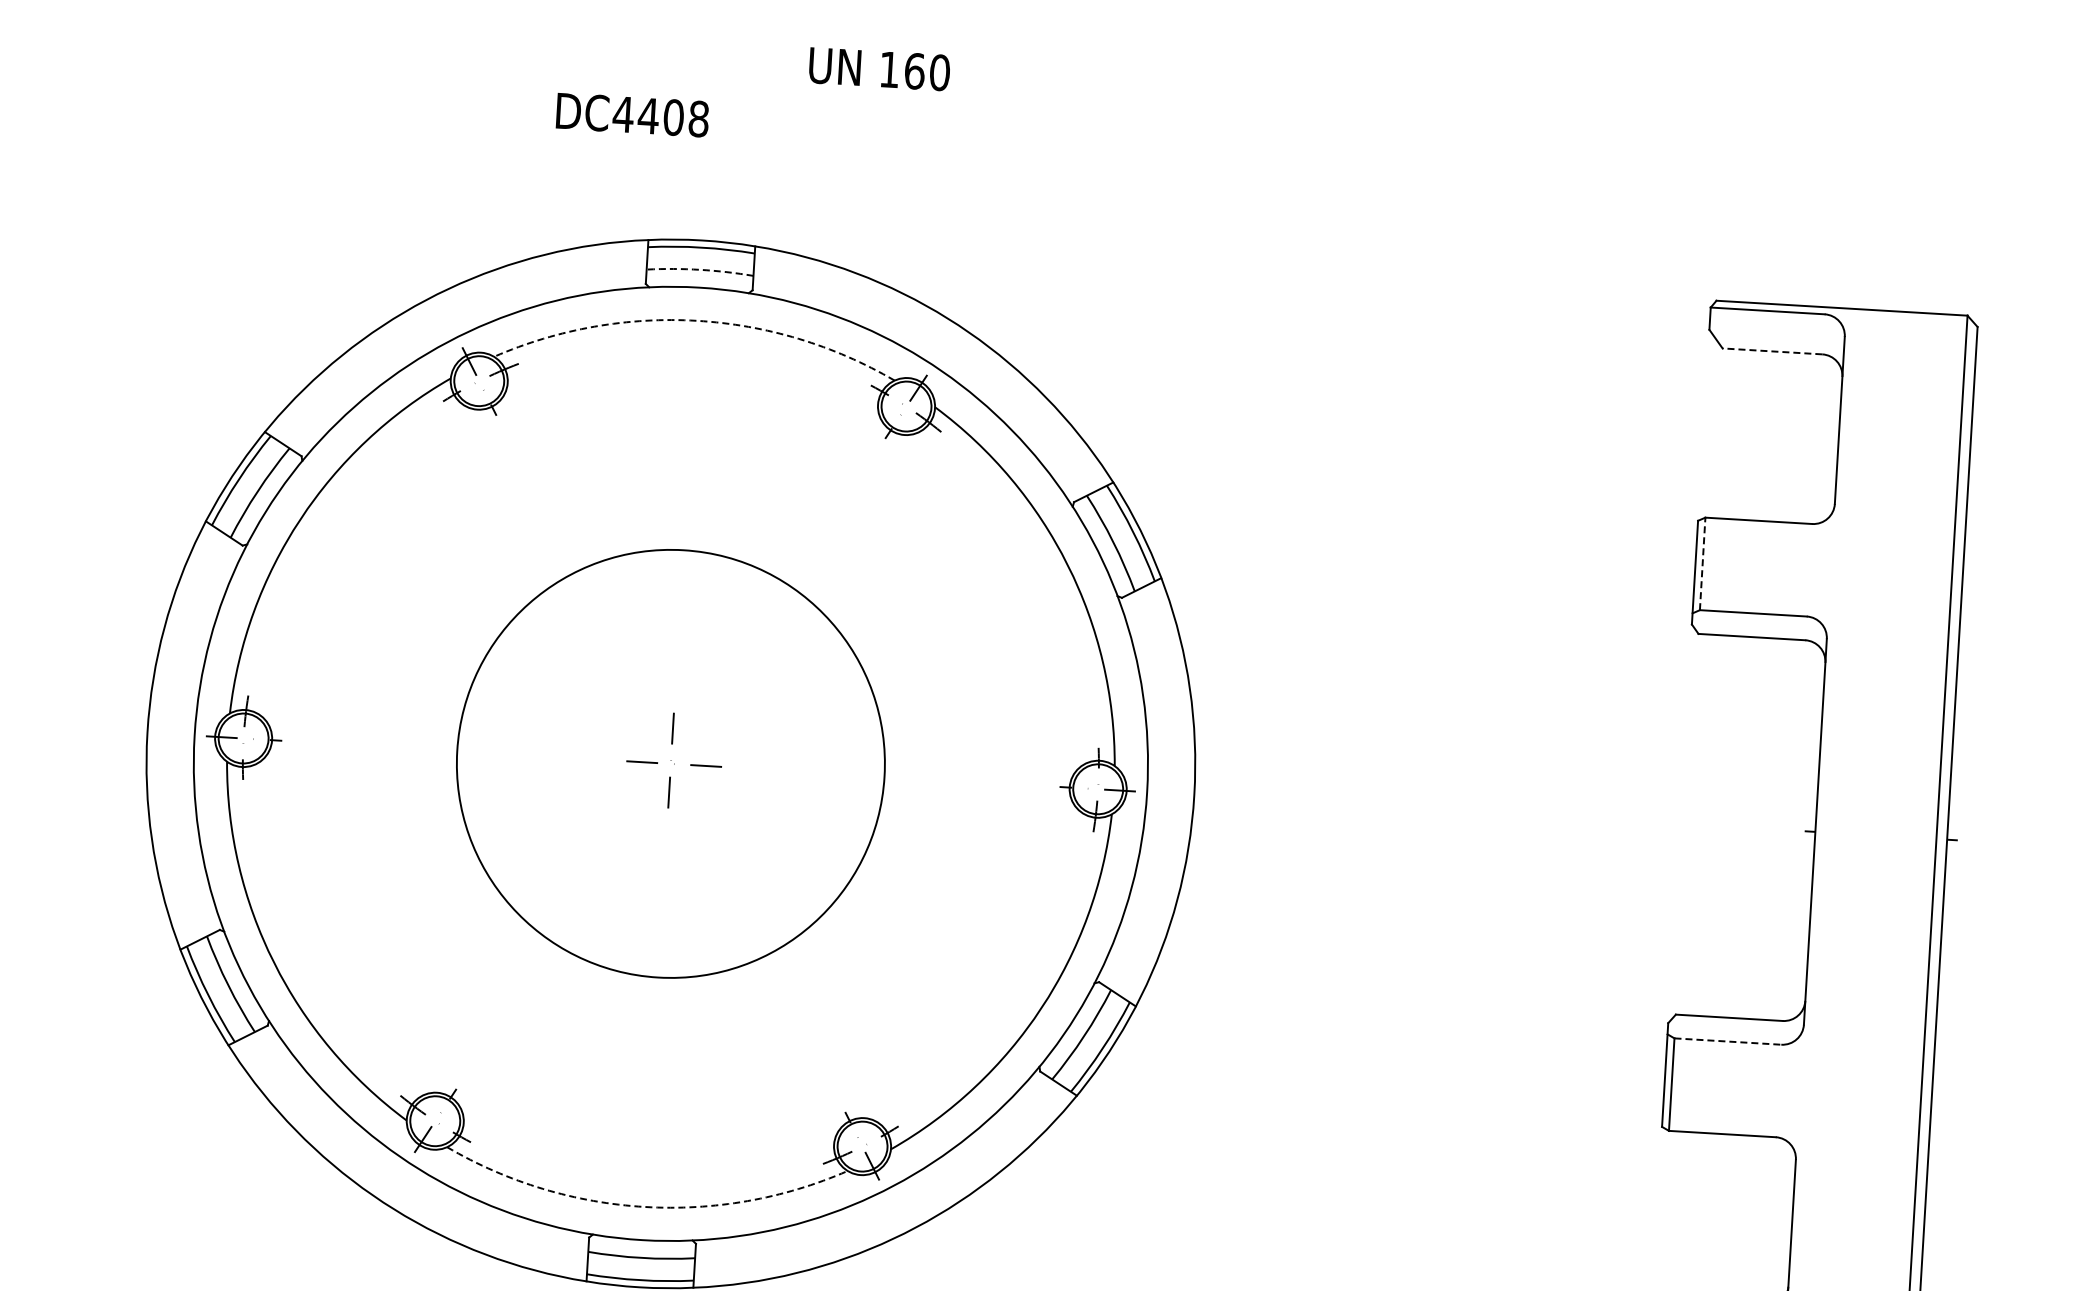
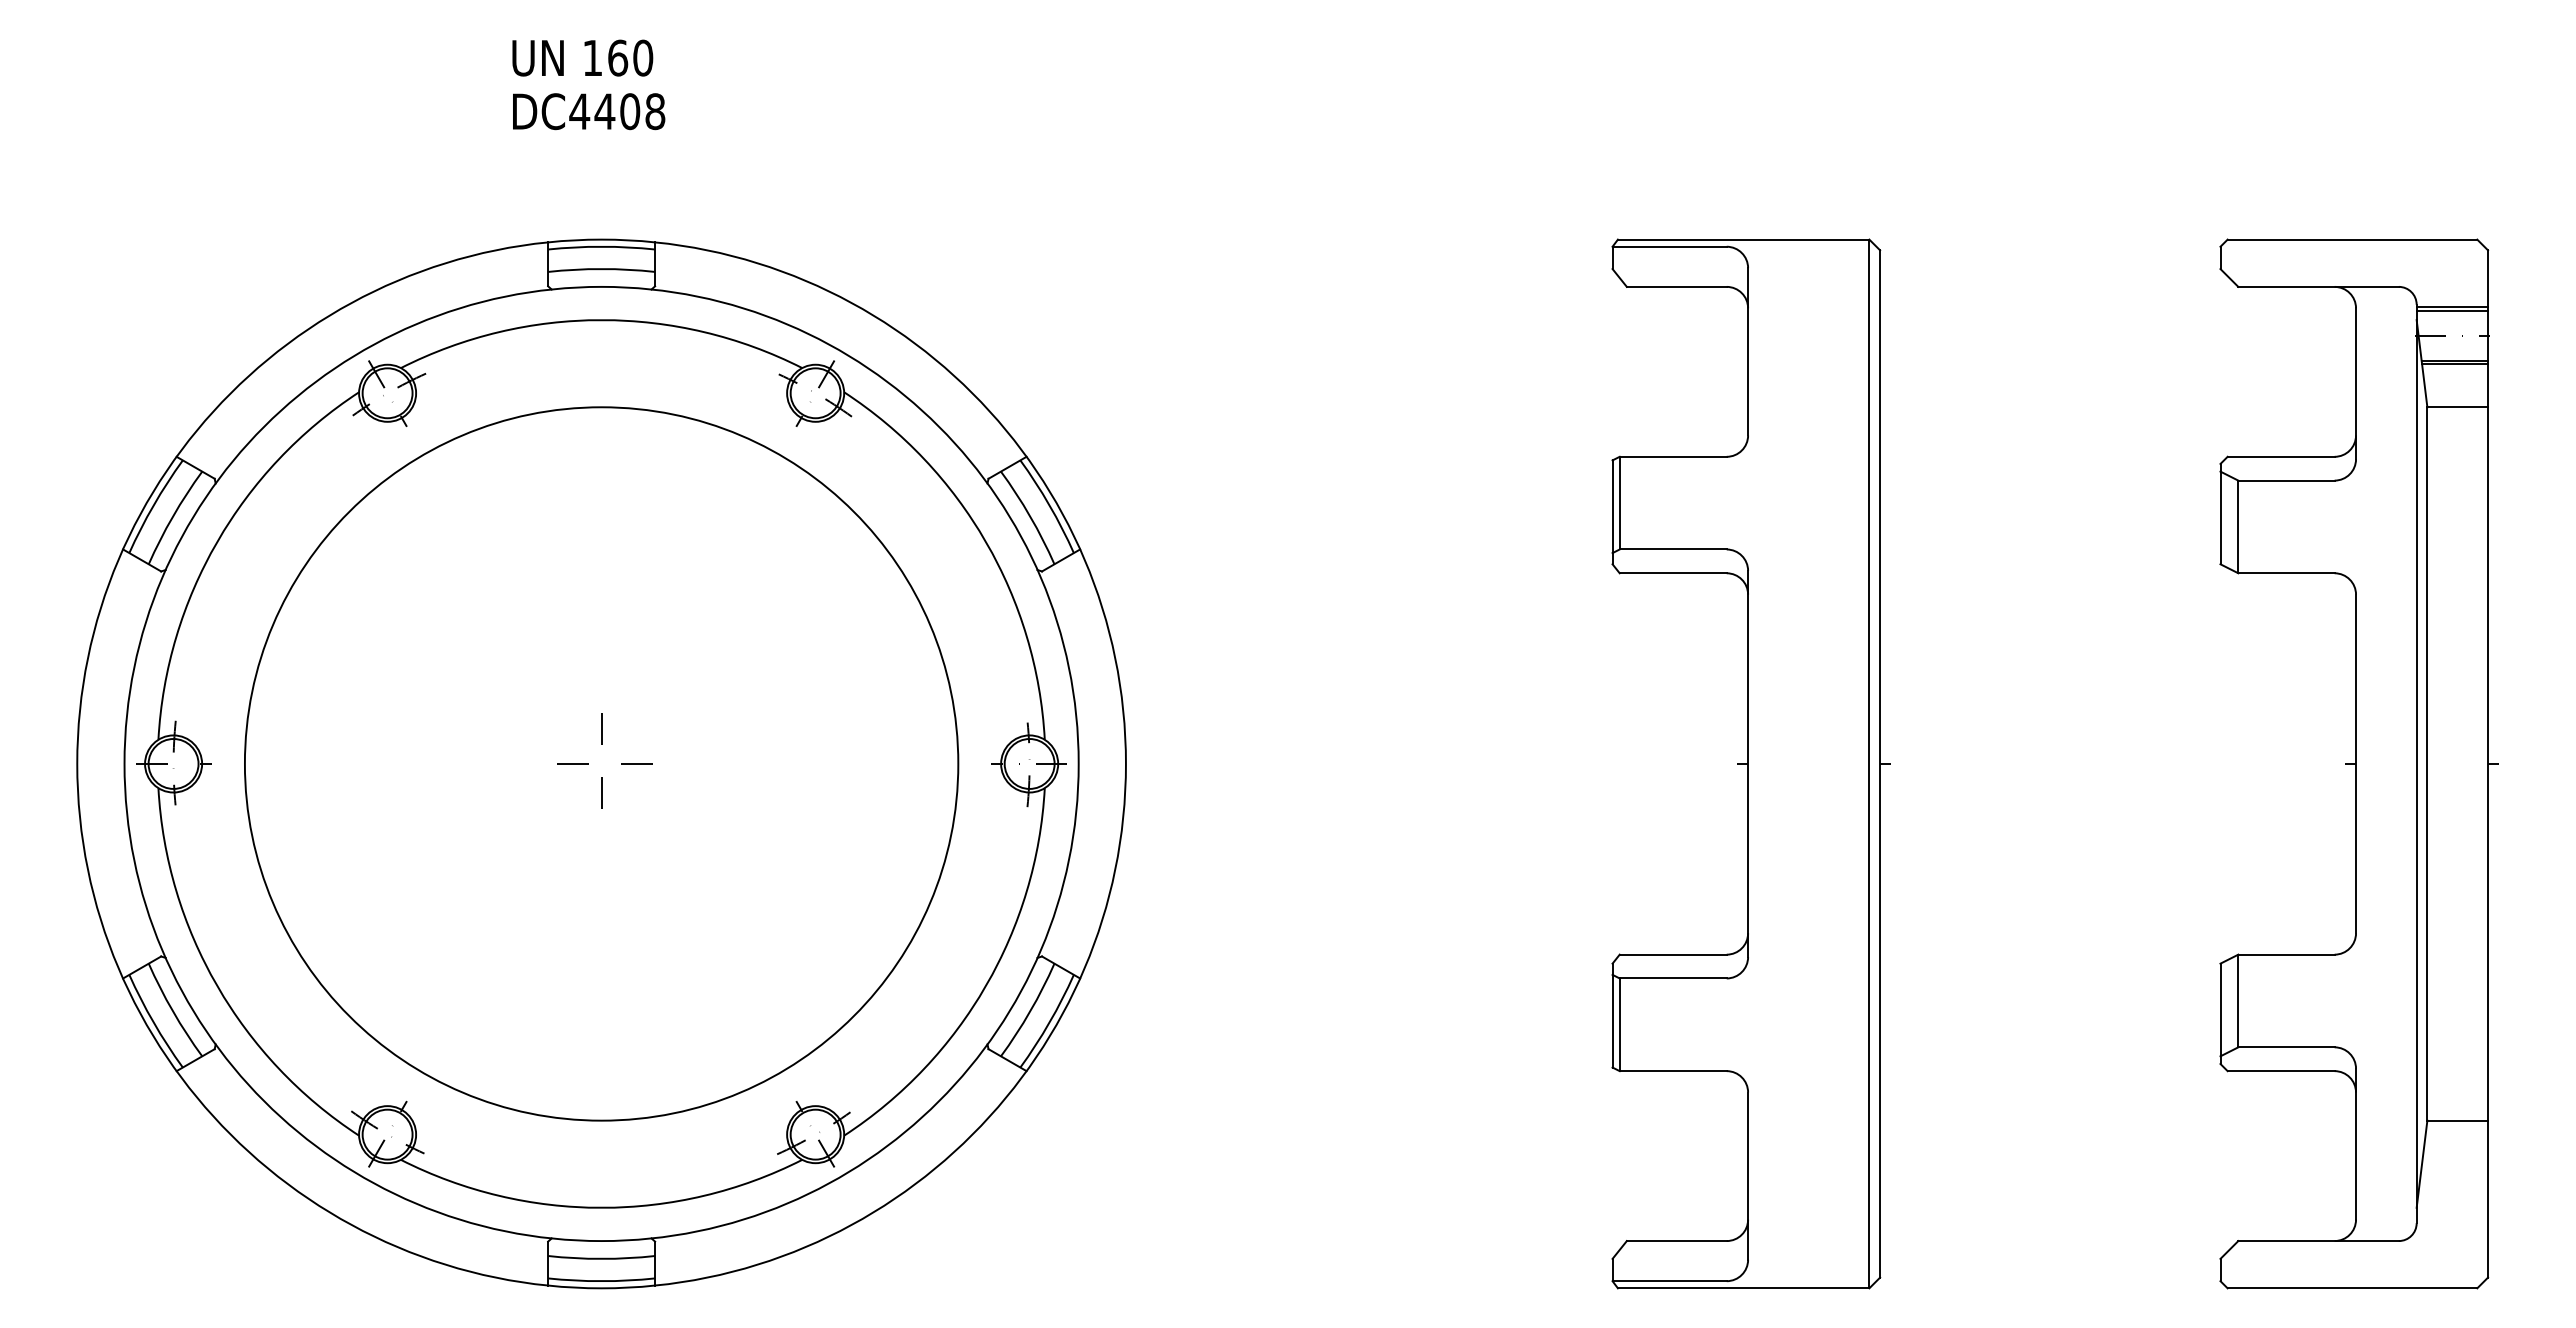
text: (879, 68) -> (582, 57), moved
text: (633, 115) -> (589, 111), moved
arc: (700, 270) -> (601, 269), dashed -> solid
arc: (697, 321) -> (601, 320), dashed -> solid
line: (1772, 351) -> (1676, 286), dashed -> solid
line: (1702, 563) -> (1619, 502), dashed -> solid
circle: (670, 763) -> (601, 763), size x1.67
line: (1728, 1041) -> (1673, 978), dashed -> solid
arc: (644, 1206) -> (601, 1207), dashed -> solid

